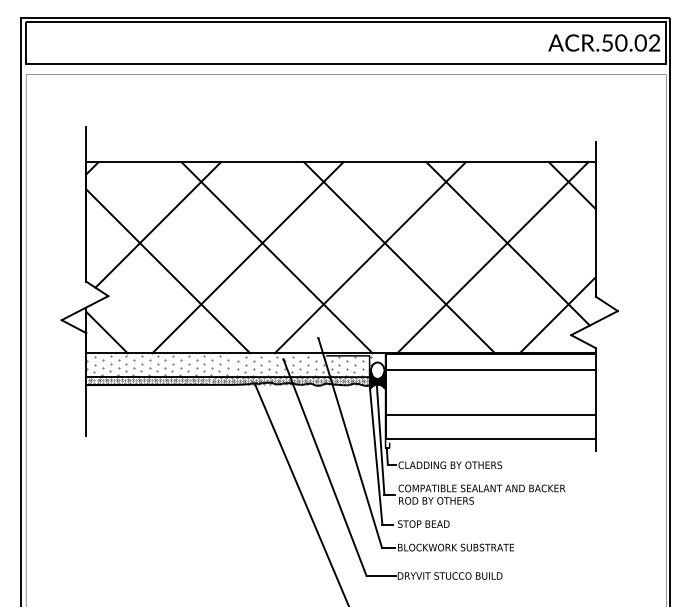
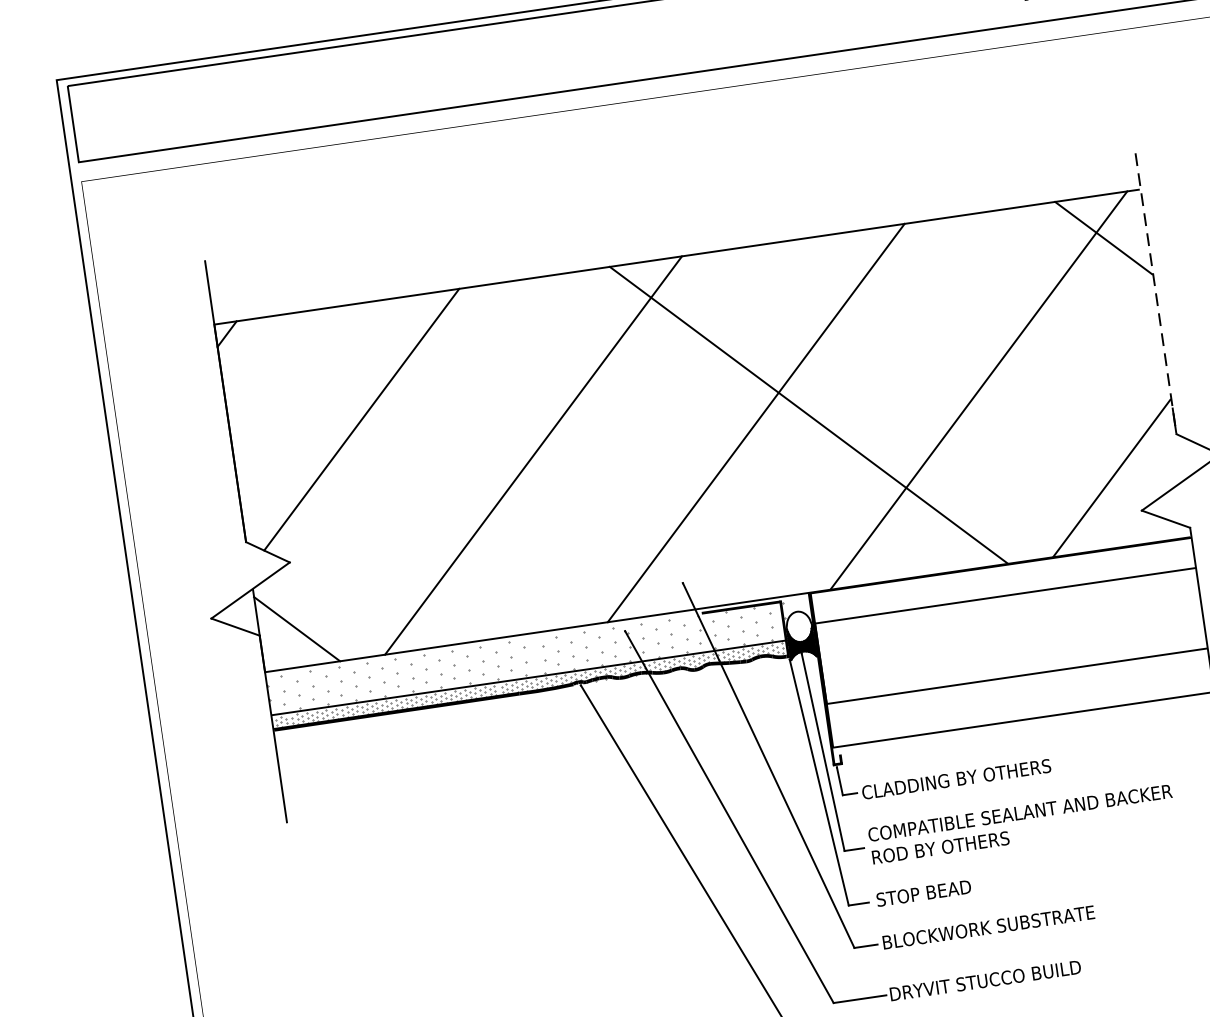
line: (595, 219) -> (1155, 293), solid -> dashed
line: (507, 243) -> (1001, 360), removed
line: (276, 257) -> (585, 447), removed
line: (168, 271) -> (392, 501), removed

